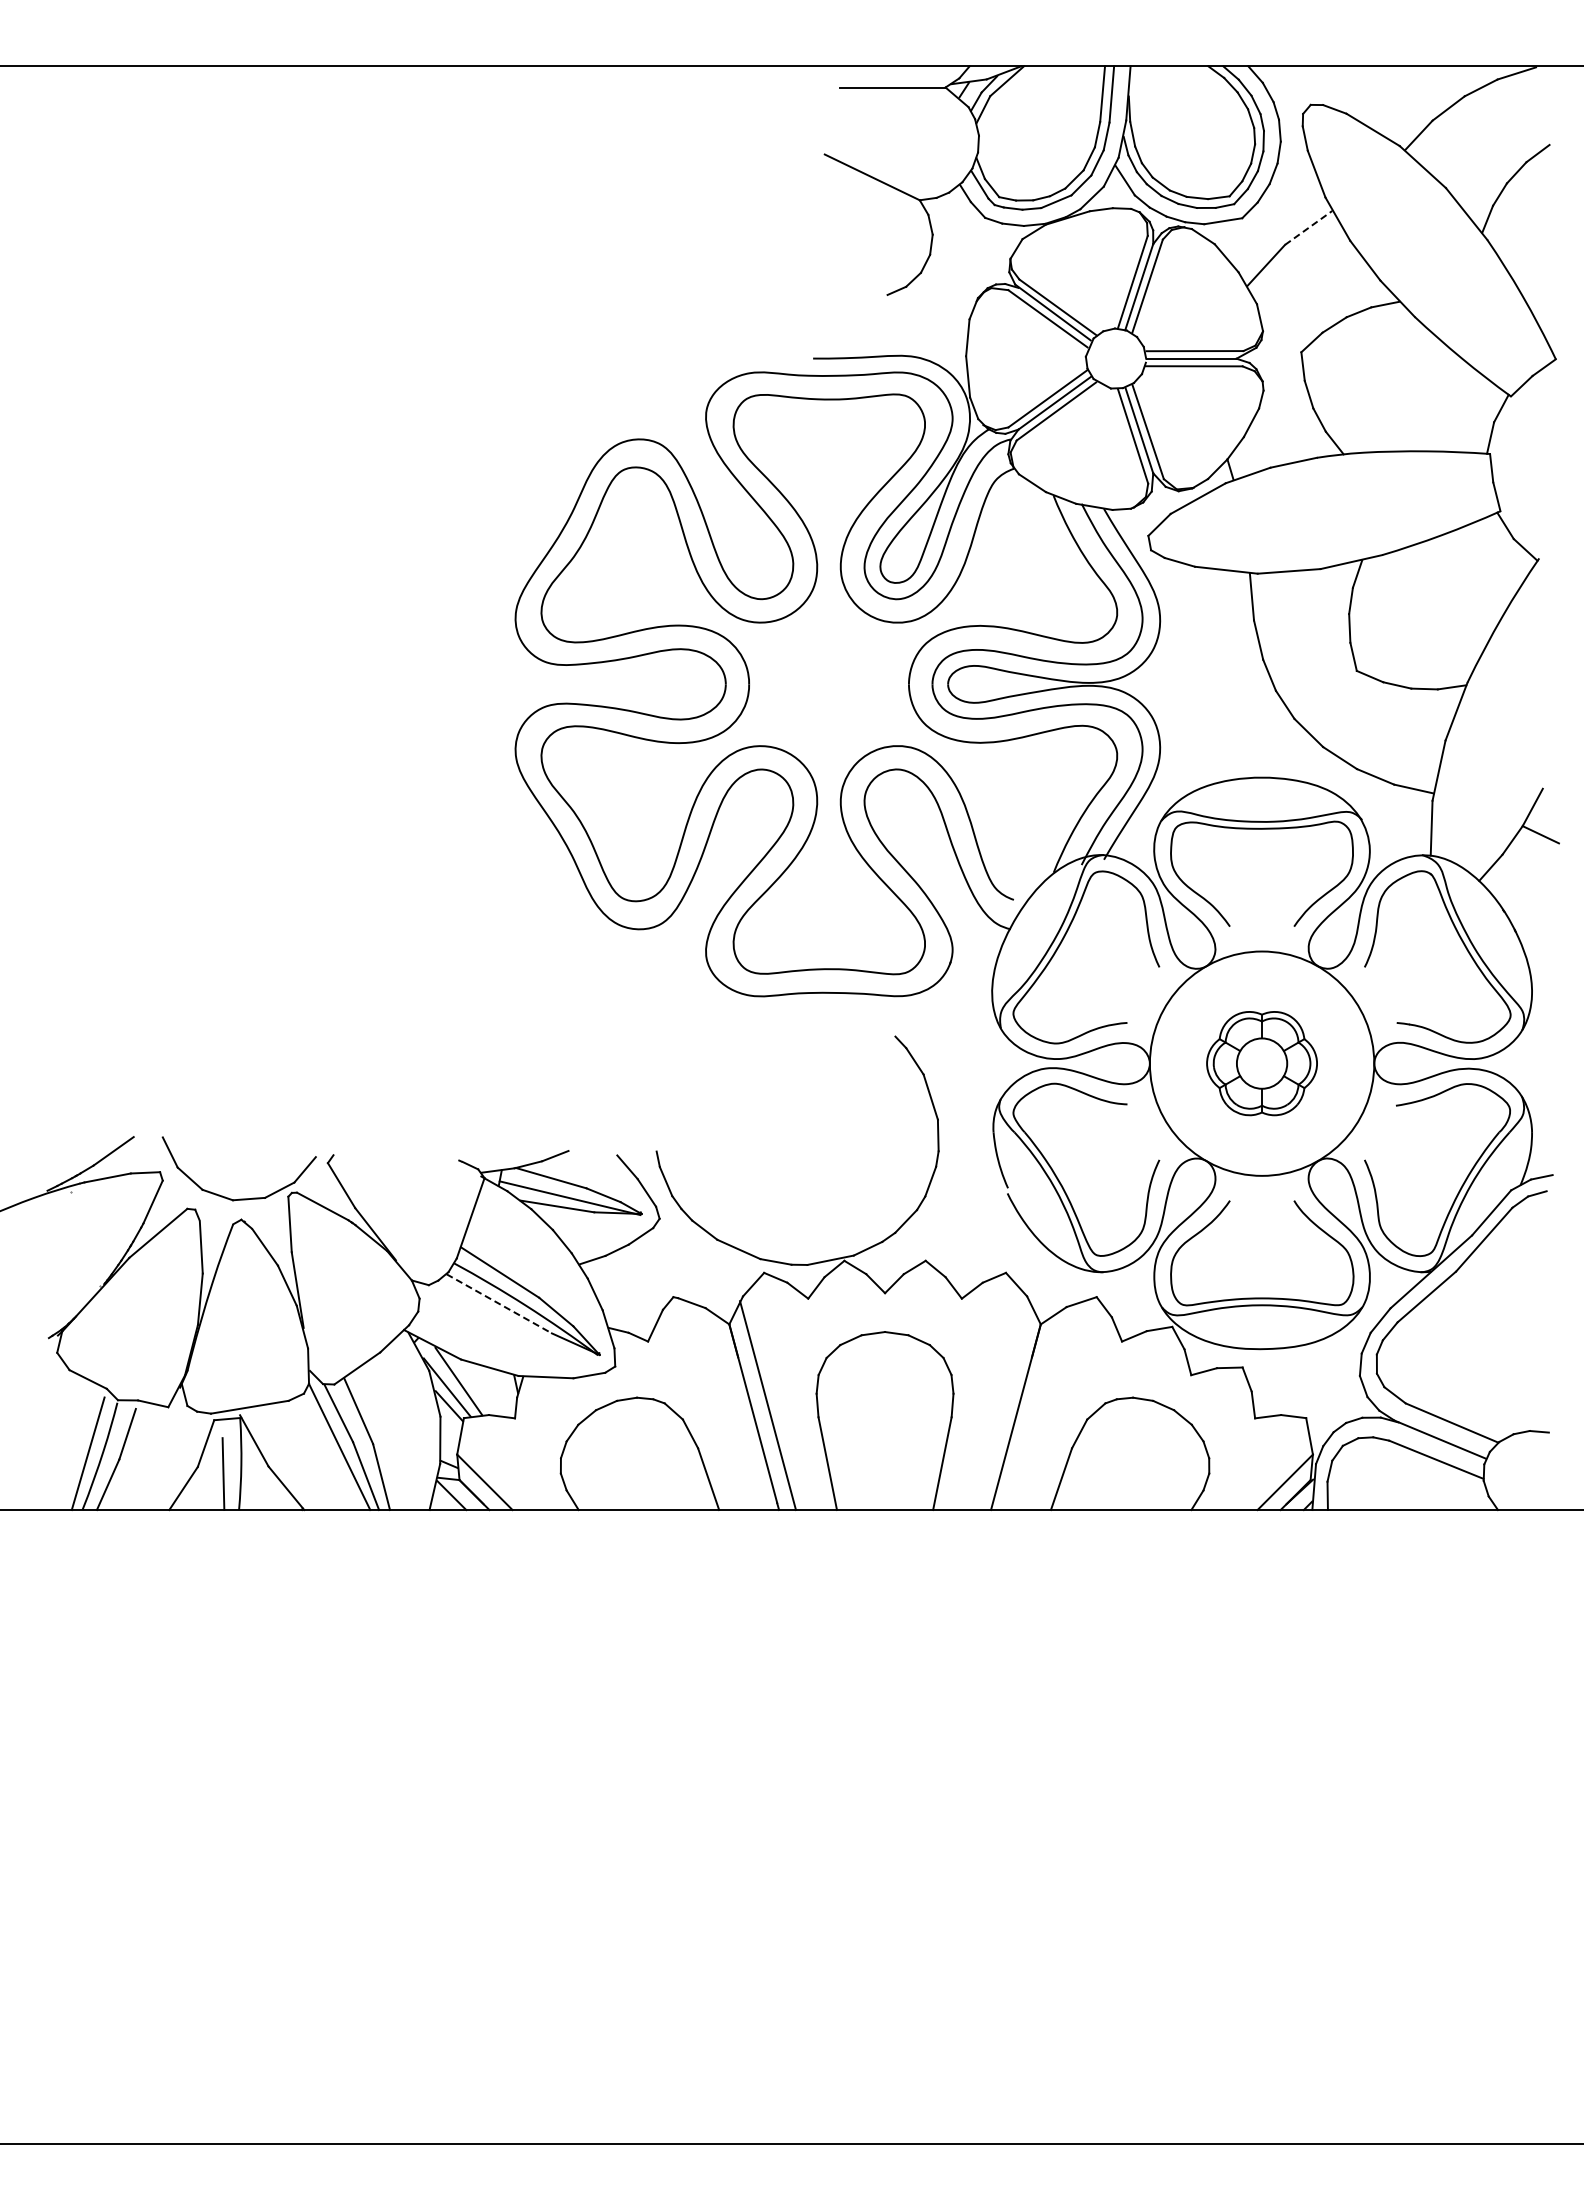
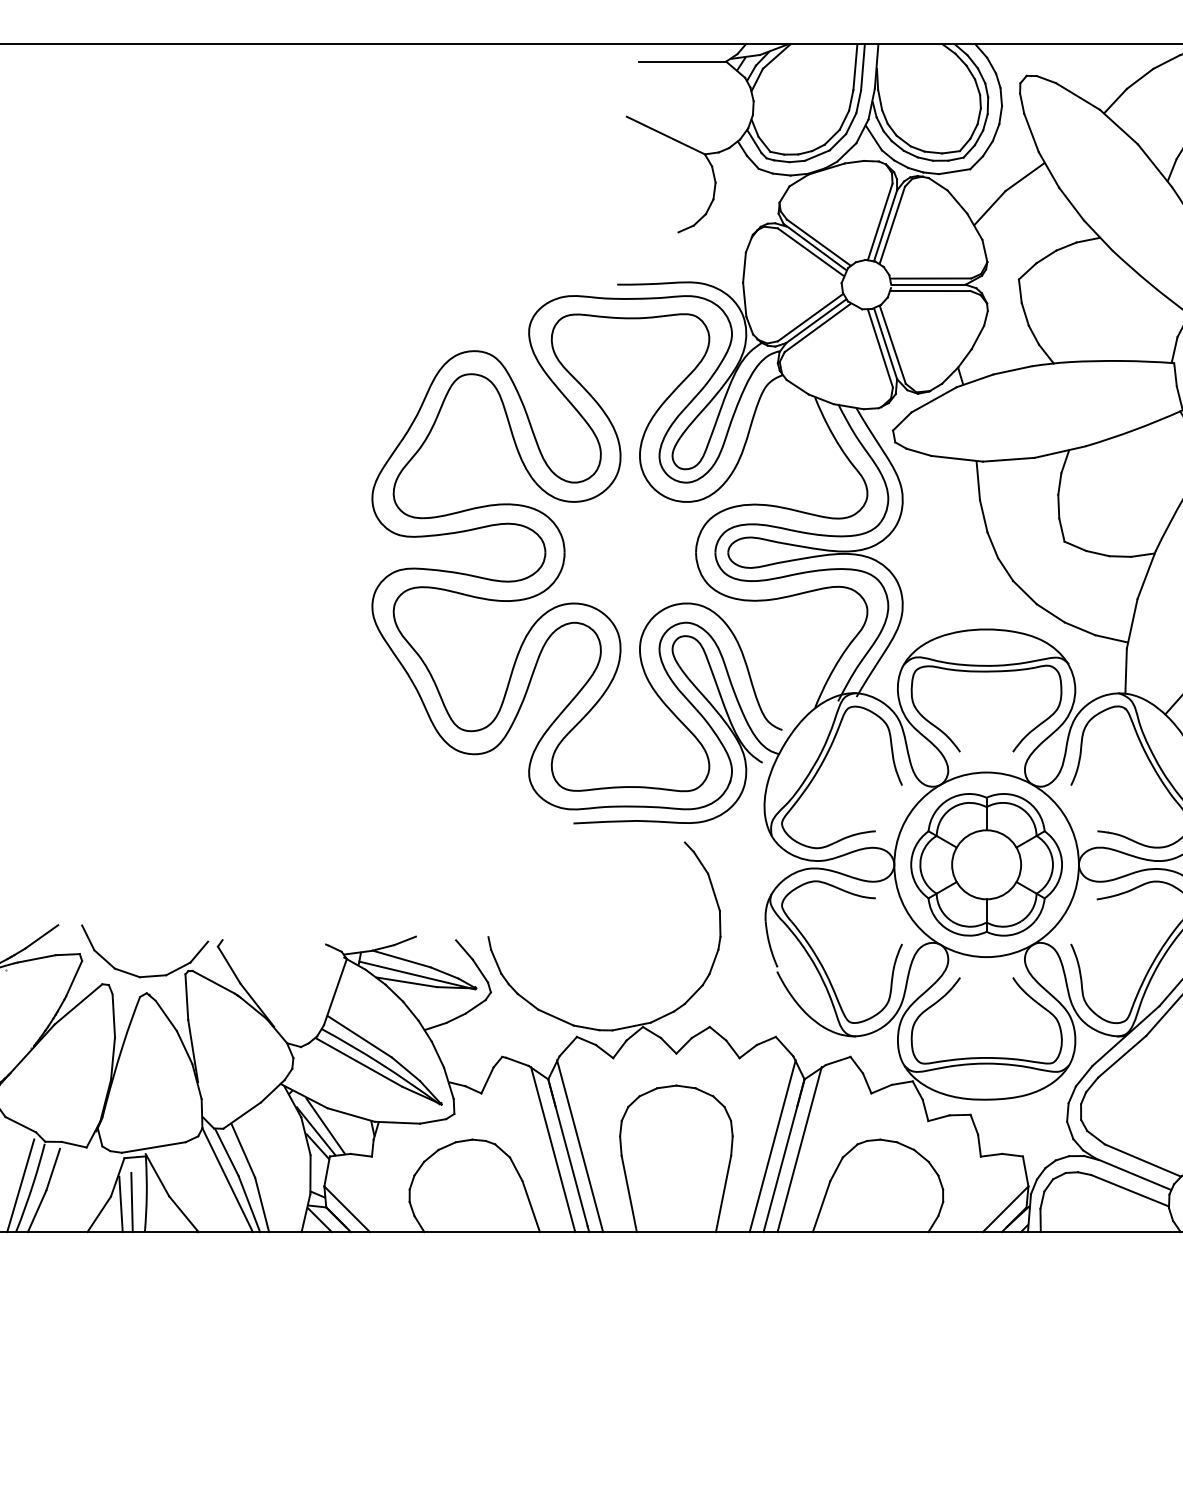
line: (1309, 227) -> (1025, 176), dashed -> solid
curve: (916, 858) -> (702, 695), added
part: (1261, 1063) -> (986, 864), size x1.67
line: (499, 1304) -> (359, 1062), dashed -> solid
line: (1002, 1405) -> (773, 1146), added
line: (735, 1409) -> (553, 1149), added
line: (1034, 1409) -> (799, 1149), added
line: (210, 1476) -> (121, 1204), added

